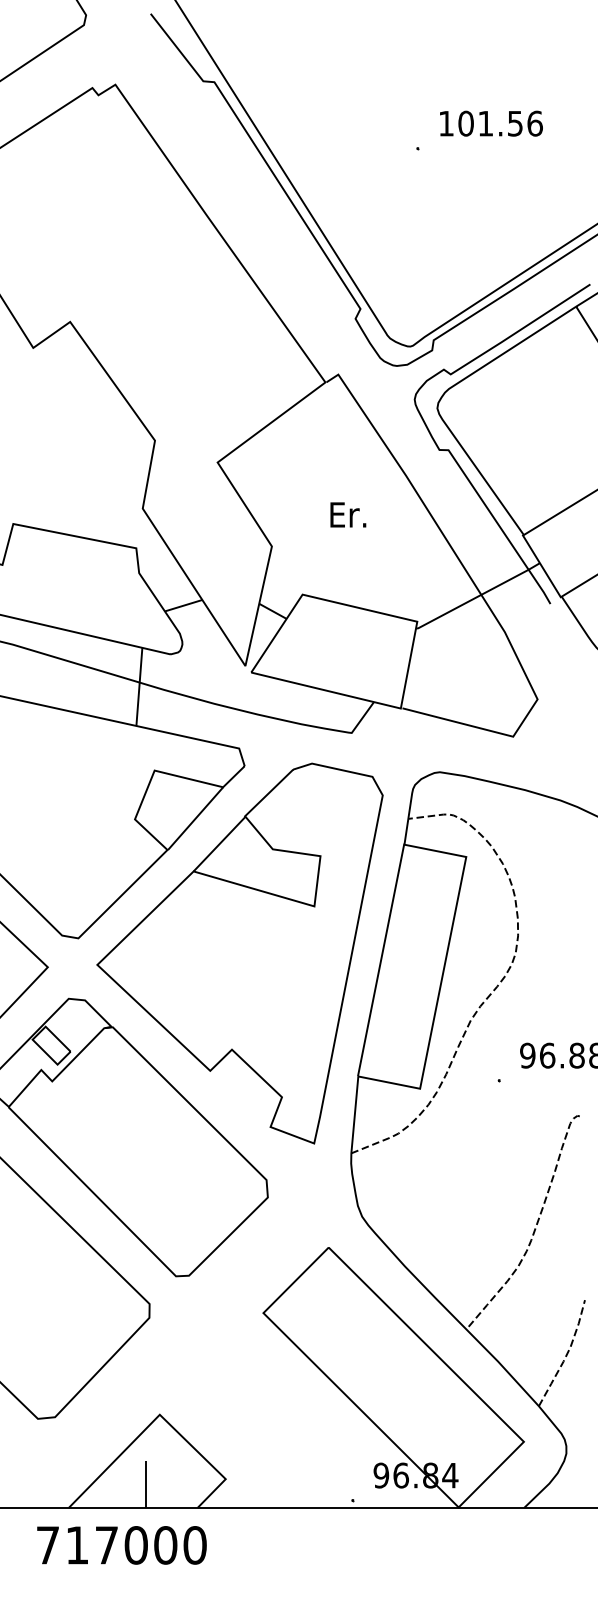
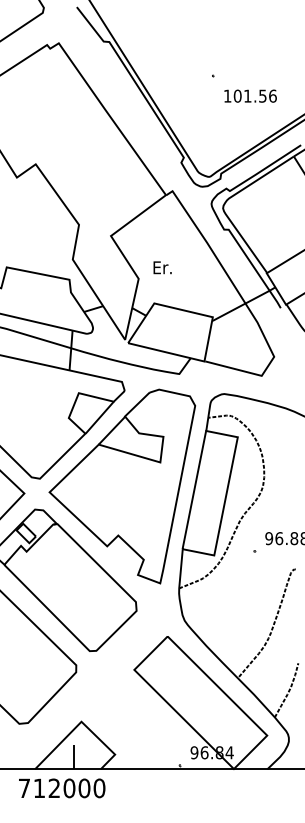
text: (491, 122) -> (250, 95), moved
text: (348, 514) -> (162, 267), moved
text: (104, 1543) -> (53, 787), 717000 -> 712000

